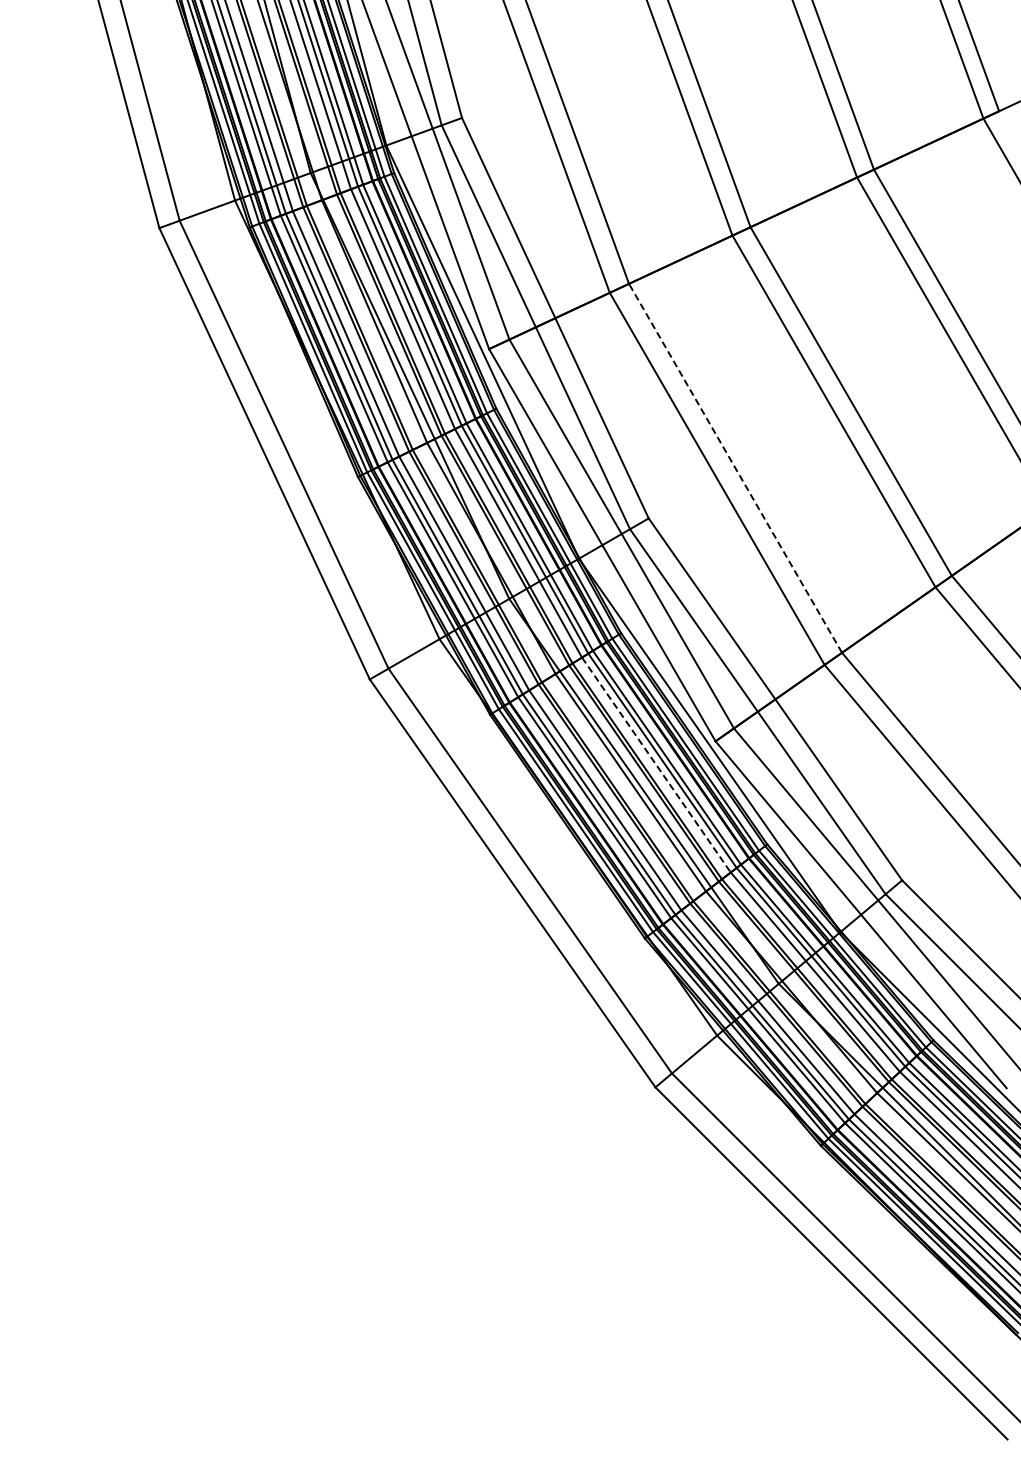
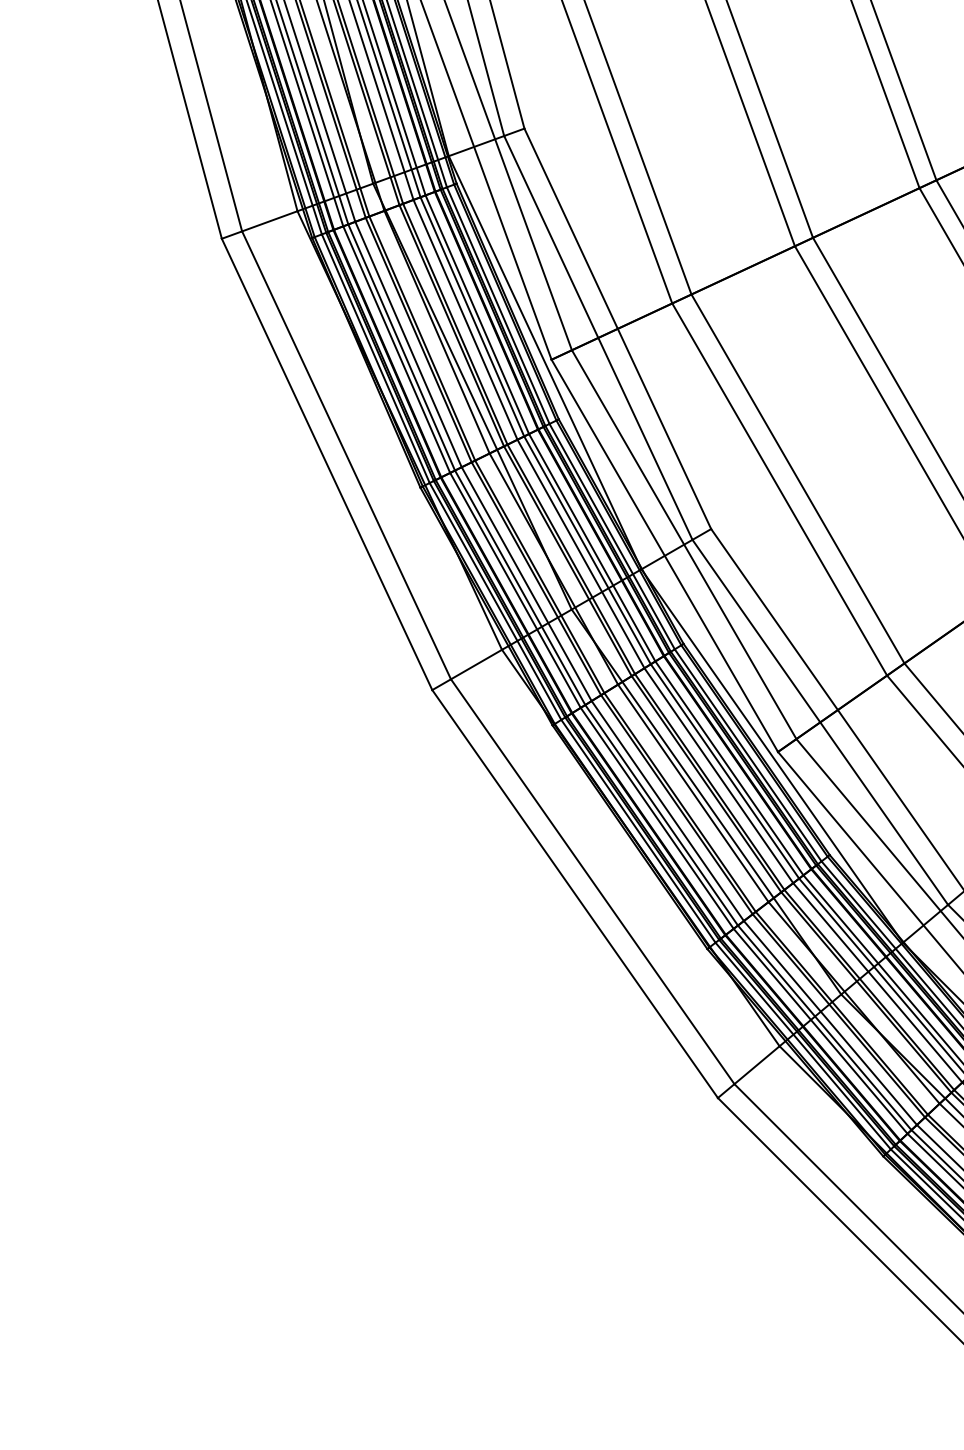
line: (735, 468) -> (797, 479), dashed -> solid
line: (656, 765) -> (718, 776), dashed -> solid

